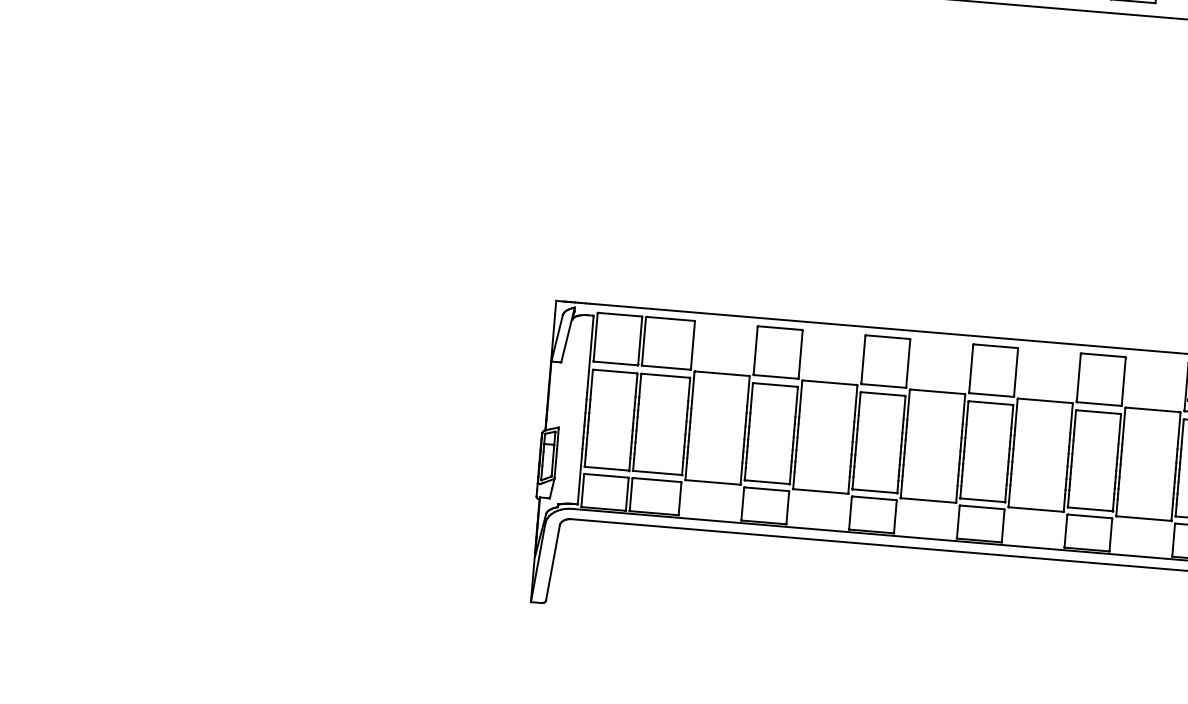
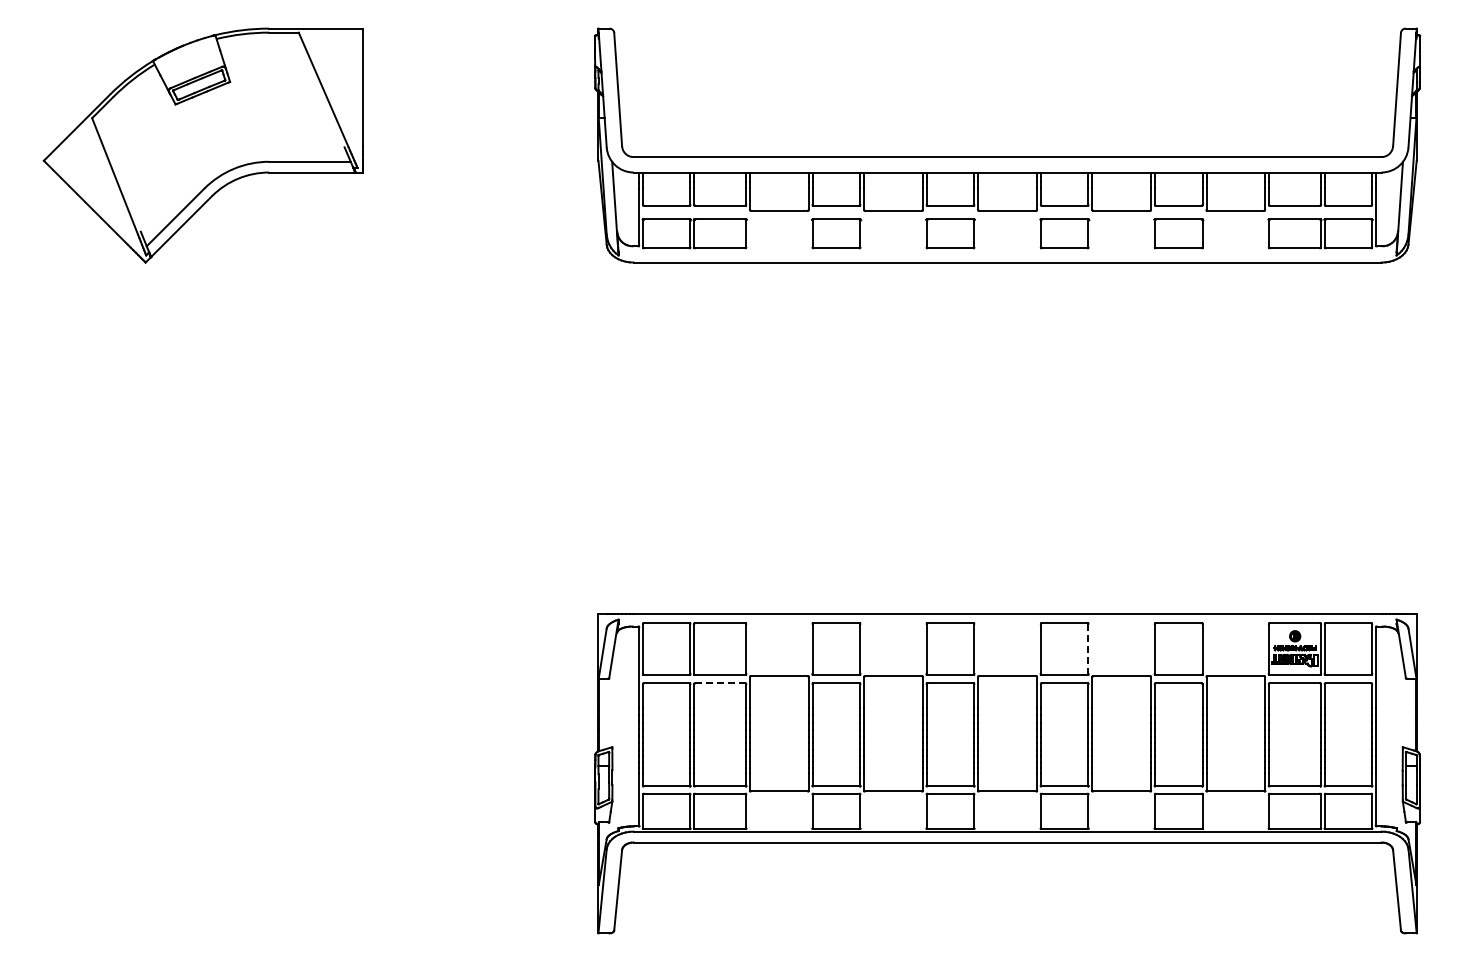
line: (1016, 373) -> (1088, 649), solid -> dashed
line: (665, 375) -> (720, 683), solid -> dashed

